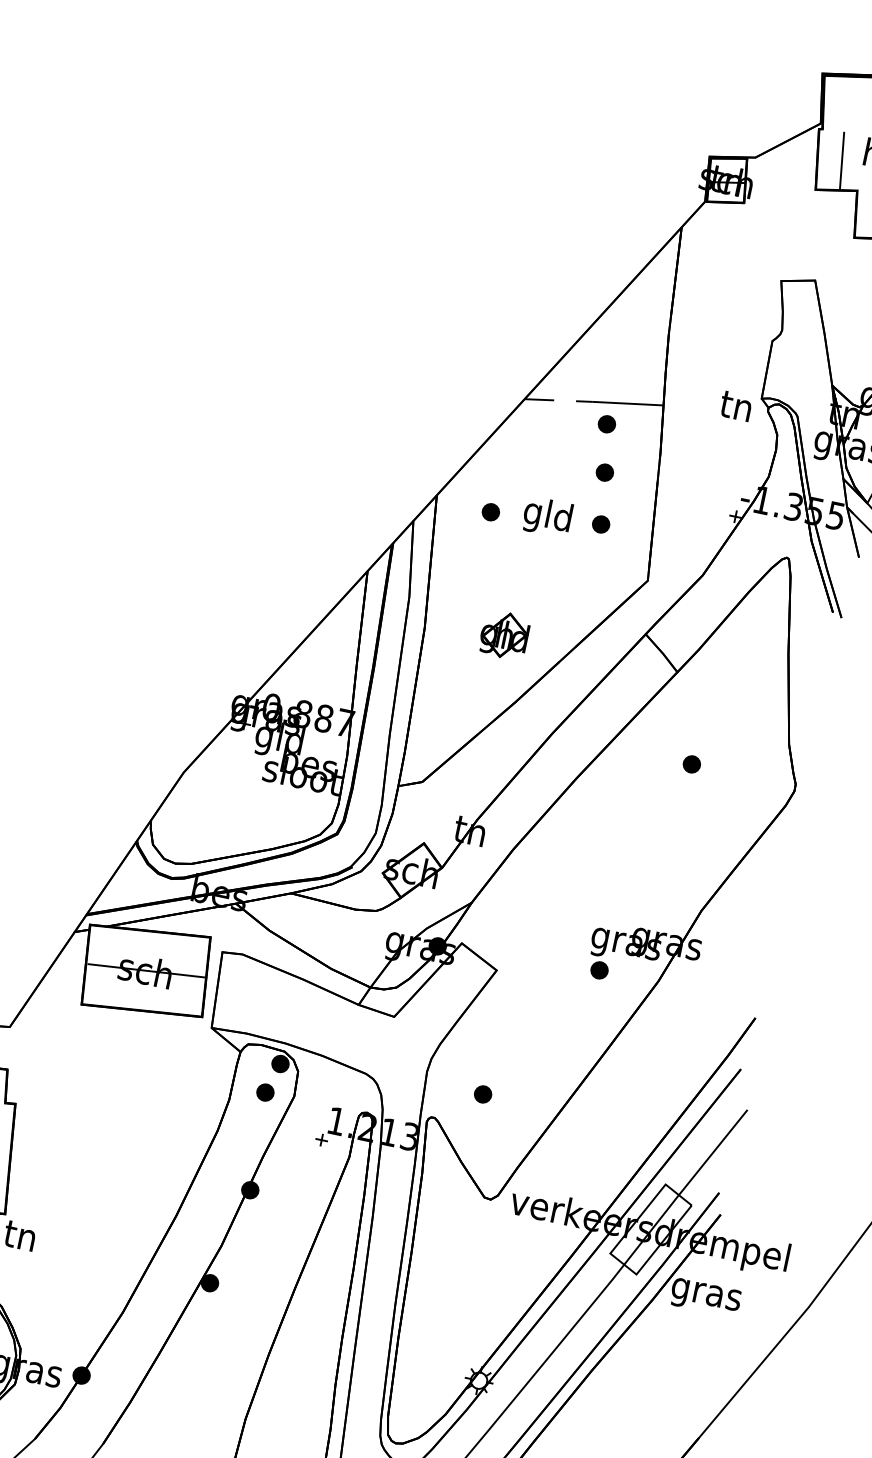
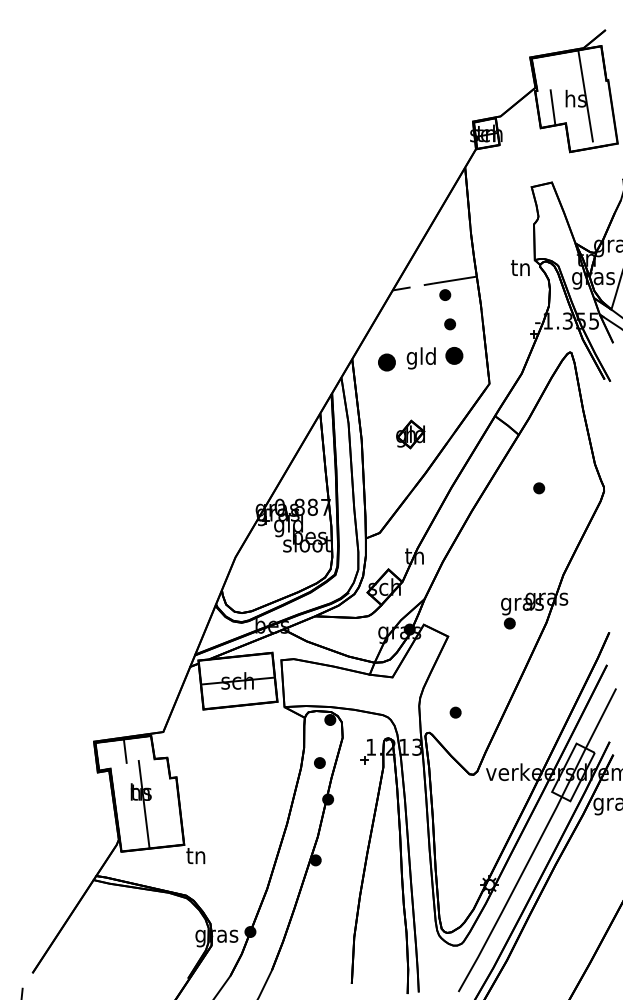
part: (490, 512) -> (386, 362), size x1.6
part: (601, 523) -> (454, 355), size x1.6
part: (264, 1091) -> (319, 762), moved

